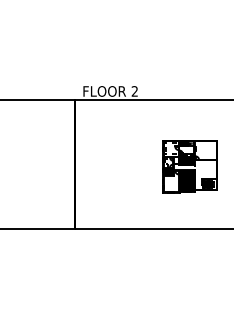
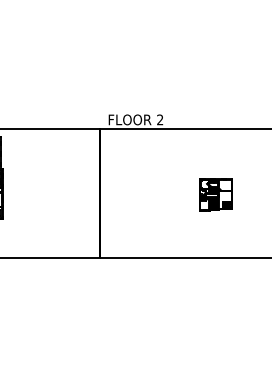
part: (190, 166) -> (215, 194), size x0.6

